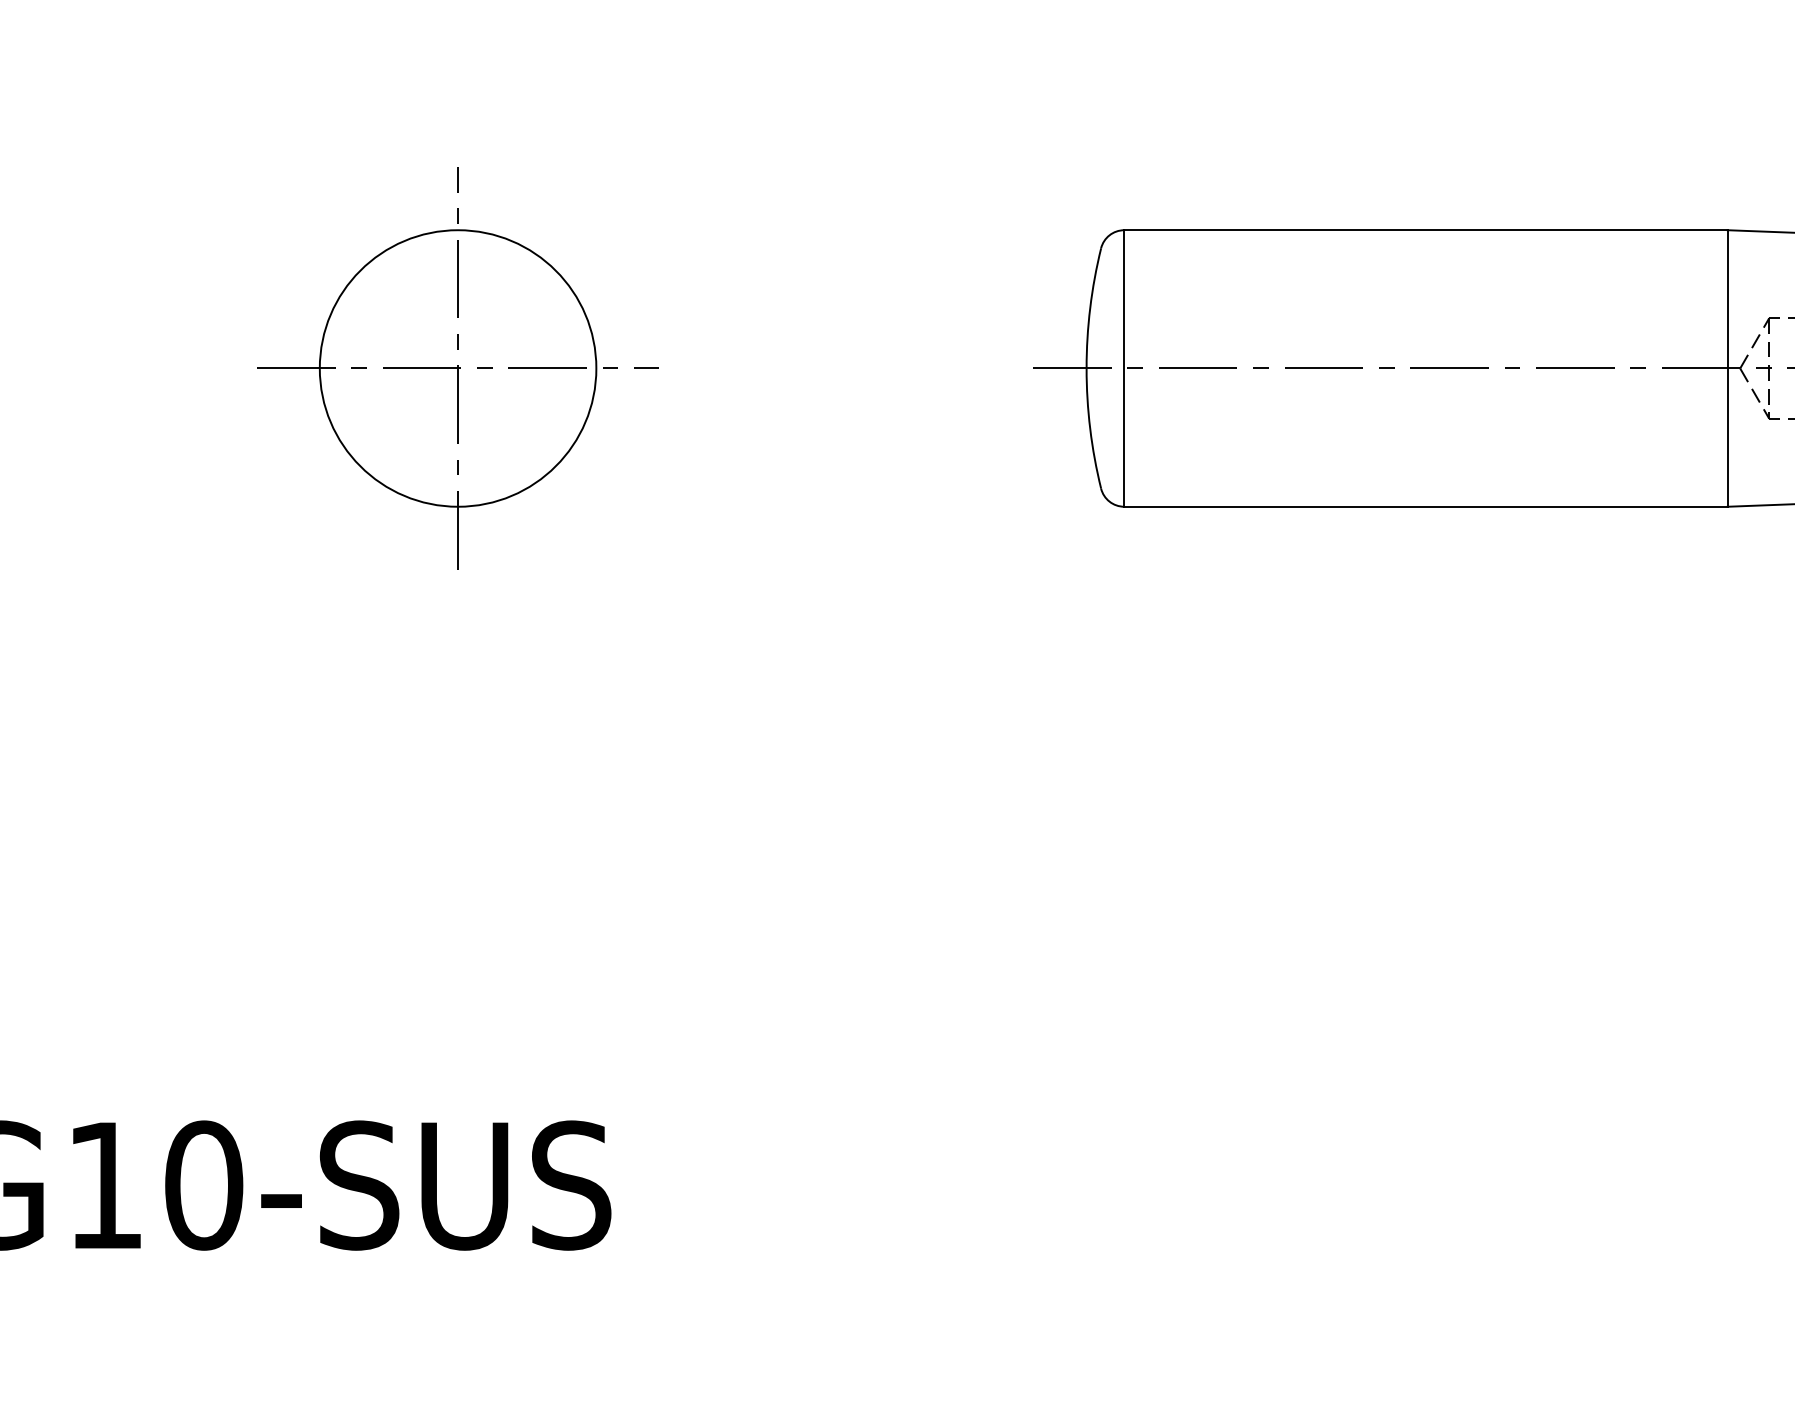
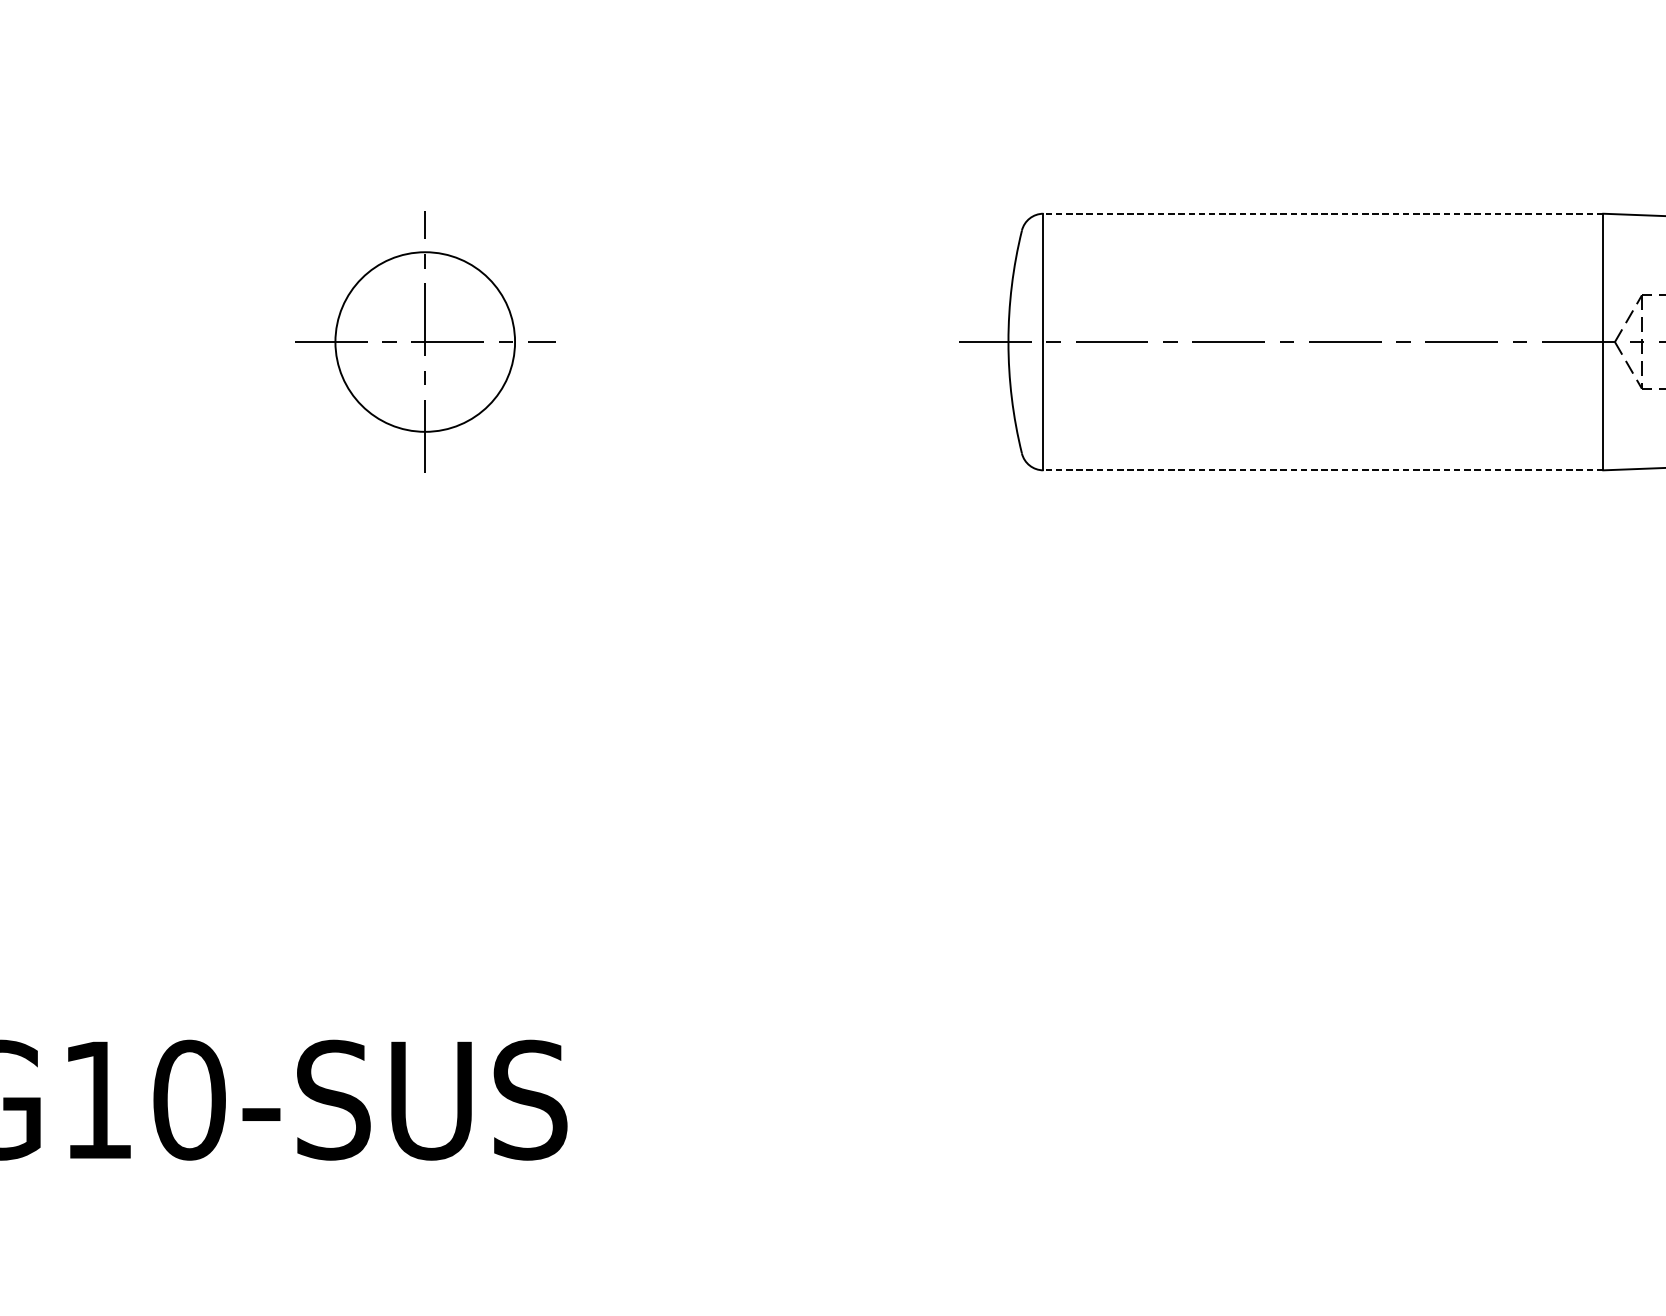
line: (1425, 230) -> (1322, 213), solid -> dashed
part: (457, 368) -> (424, 342), size x0.7
line: (1425, 506) -> (1322, 470), solid -> dashed

